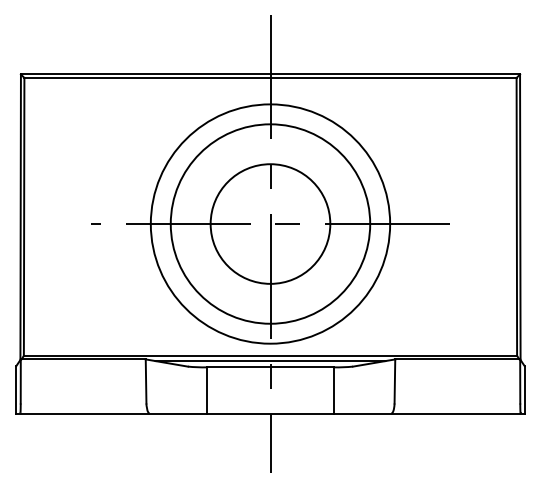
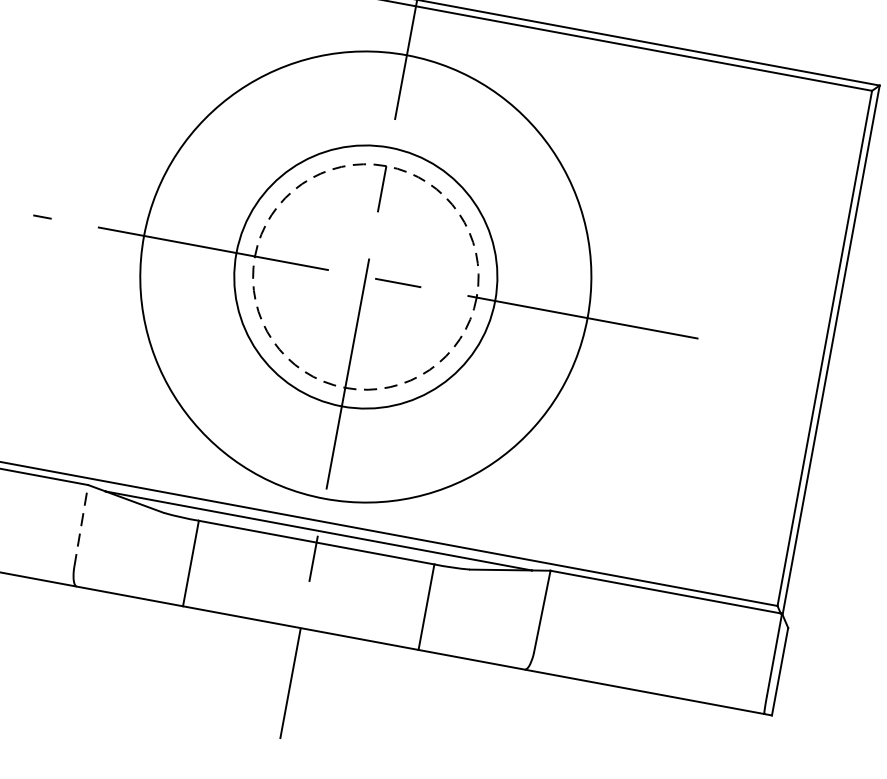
circle: (270, 223) -> (366, 276), size x0.7
circle: (270, 223) -> (366, 276), solid -> dashed
line: (146, 380) -> (82, 524), solid -> dashed

